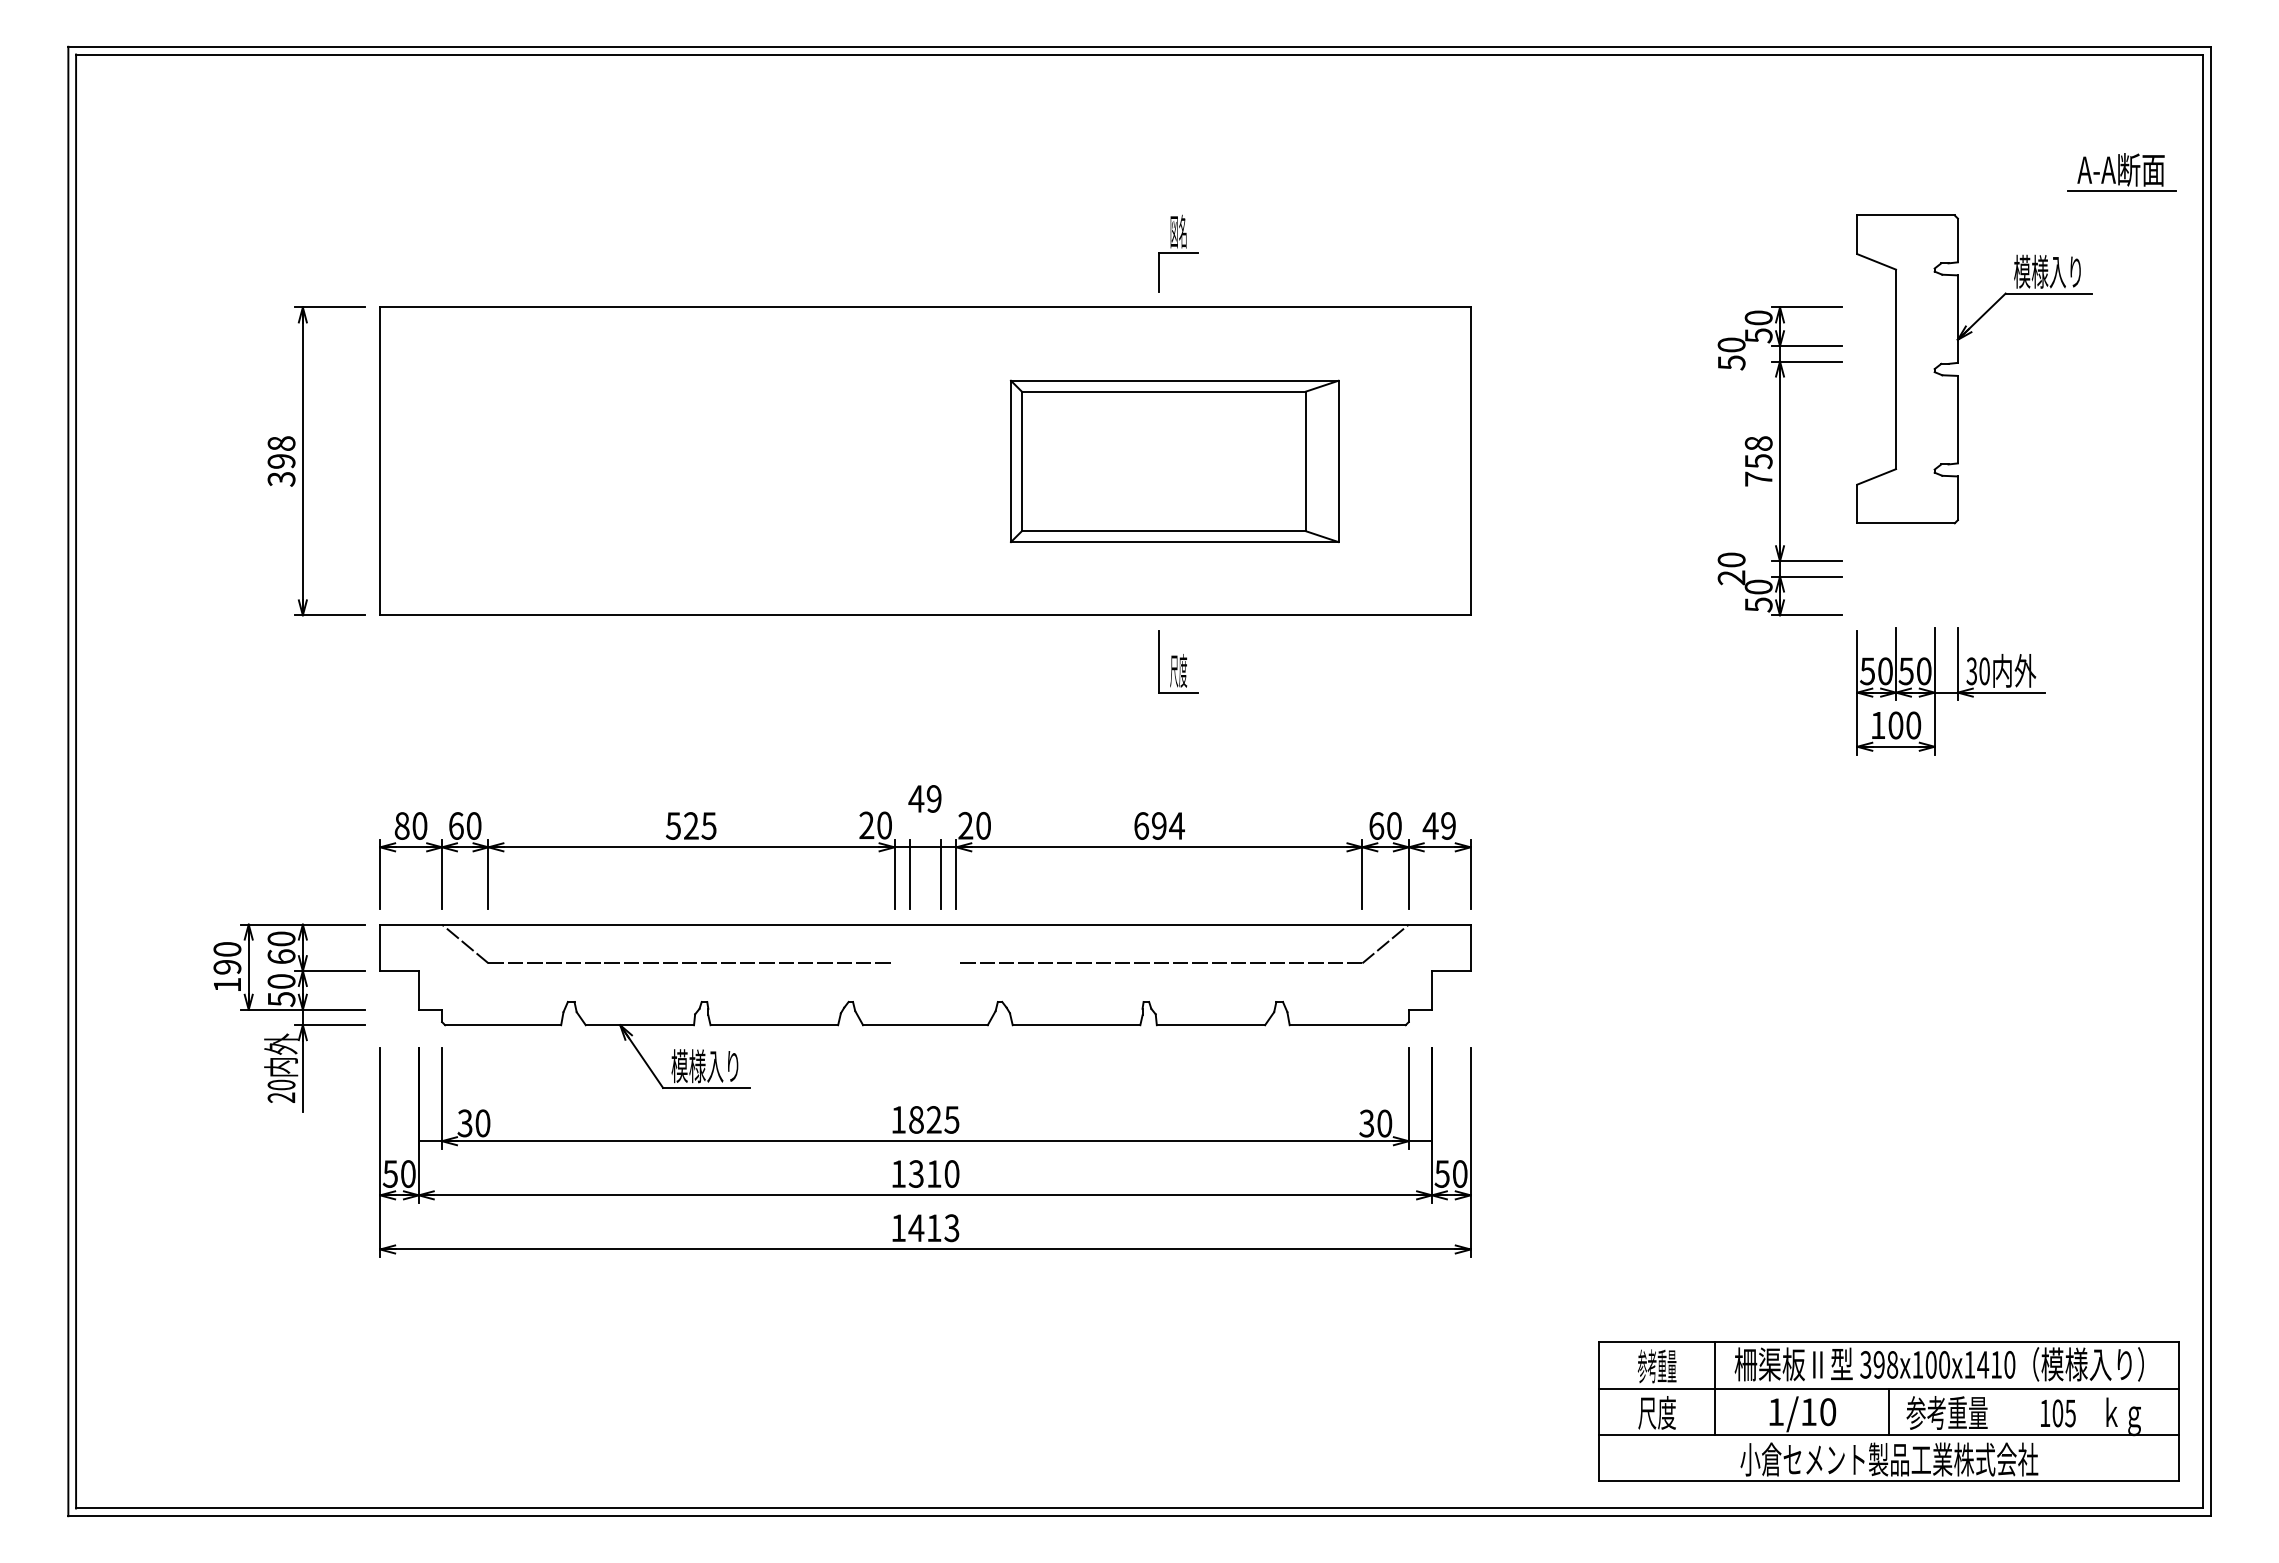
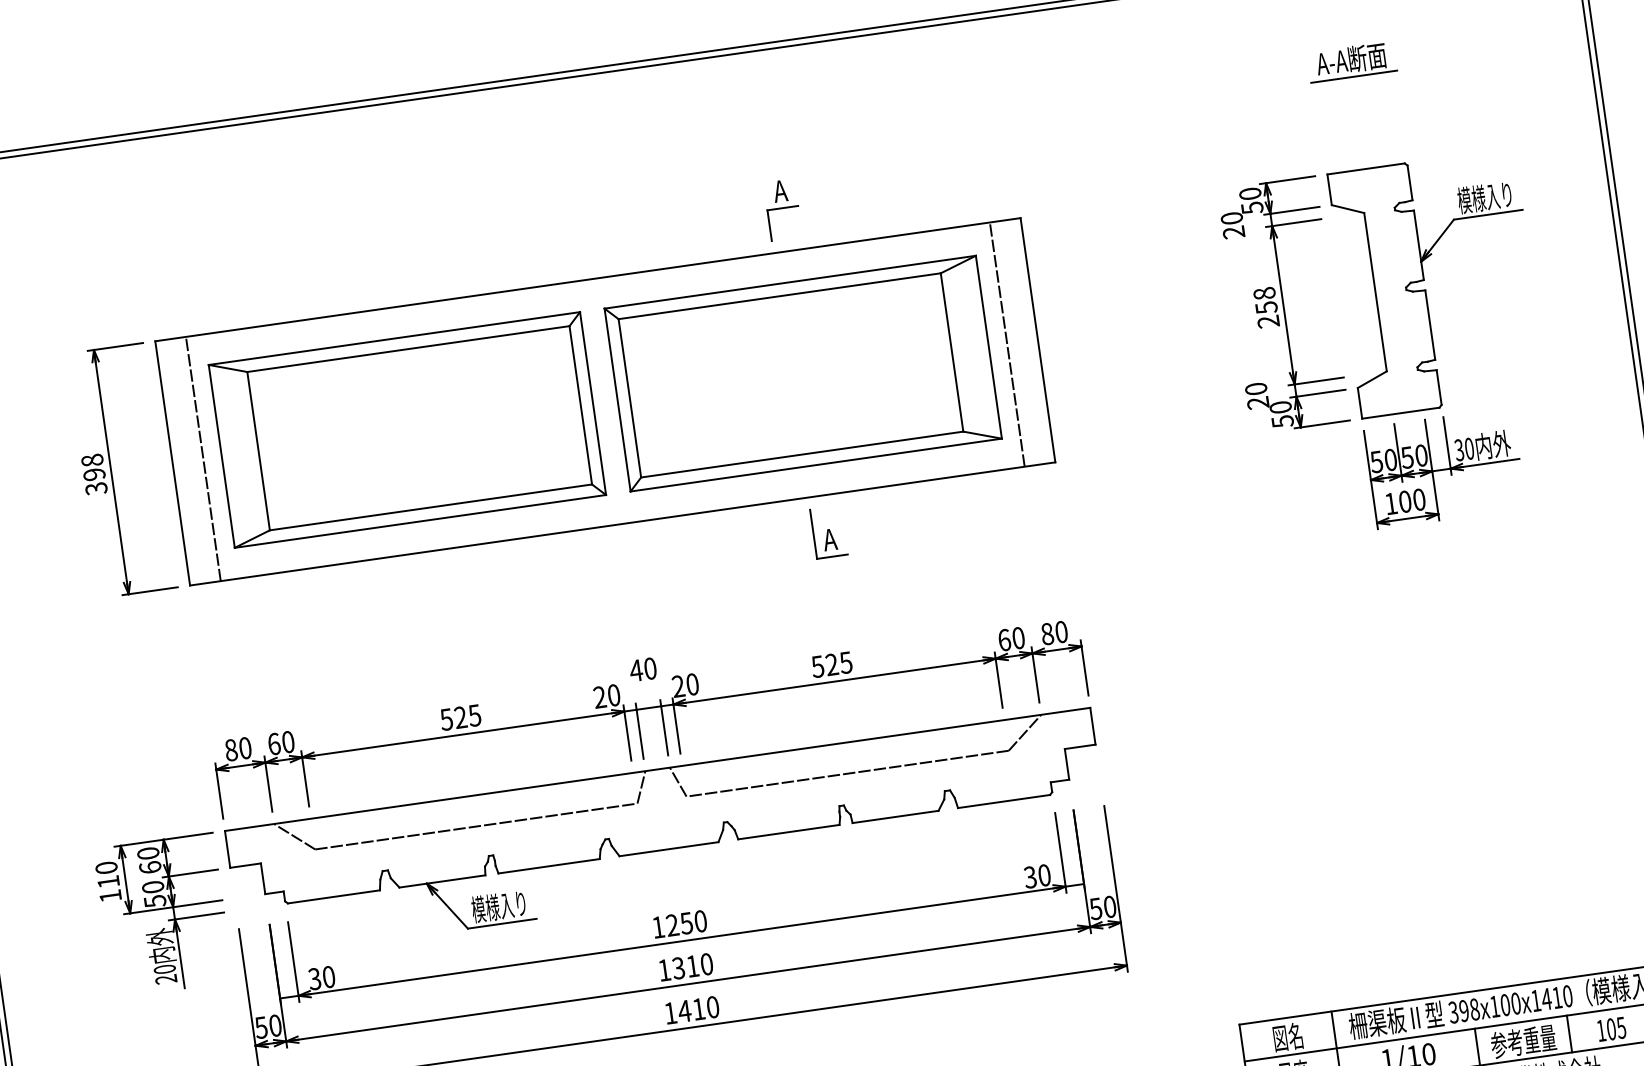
part: (2121, 172) -> (1351, 61), moved
text: (1178, 231) -> (780, 190), 図名 -> A
text: (1731, 362) -> (1233, 232), 50 -> 20
part: (1958, 363) -> (1424, 280), moved
line: (418, 461) -> (203, 459), added
part: (675, 461) -> (407, 430), added
part: (1174, 461) -> (802, 373), size x1.43
line: (1432, 461) -> (1007, 344), added
text: (1758, 478) -> (1268, 321), 758 -> 258
text: (1178, 670) -> (829, 539), 尺度 -> A
text: (933, 798) -> (649, 668), 49 -> 40
text: (1158, 825) -> (831, 664), 694 -> 525
text: (1438, 825) -> (1053, 632), 49 -> 80
line: (901, 943) -> (640, 787), added
line: (948, 943) -> (678, 781), added
text: (227, 967) -> (108, 882), 190 -> 110
text: (934, 1119) -> (686, 923), 1825 -> 1250
text: (951, 1228) -> (712, 1007), 1413 -> 1410
text: (1656, 1366) -> (1287, 1037), 参考重量 -> 図名
line: (2005, 1411) -> (1569, 1033), added

